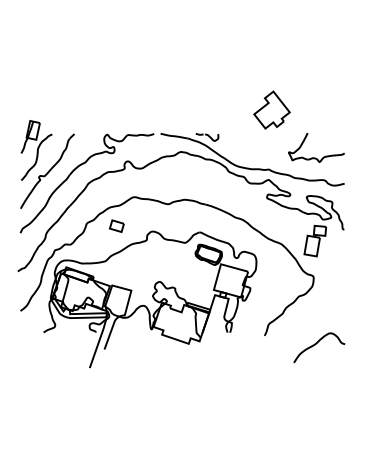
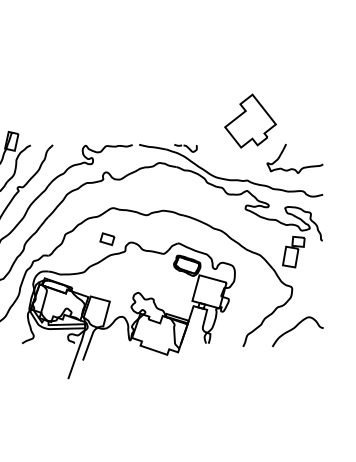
part: (271, 109) -> (250, 120), size x1.43
part: (116, 225) -> (107, 238), moved
curve: (316, 344) -> (295, 328), moved

